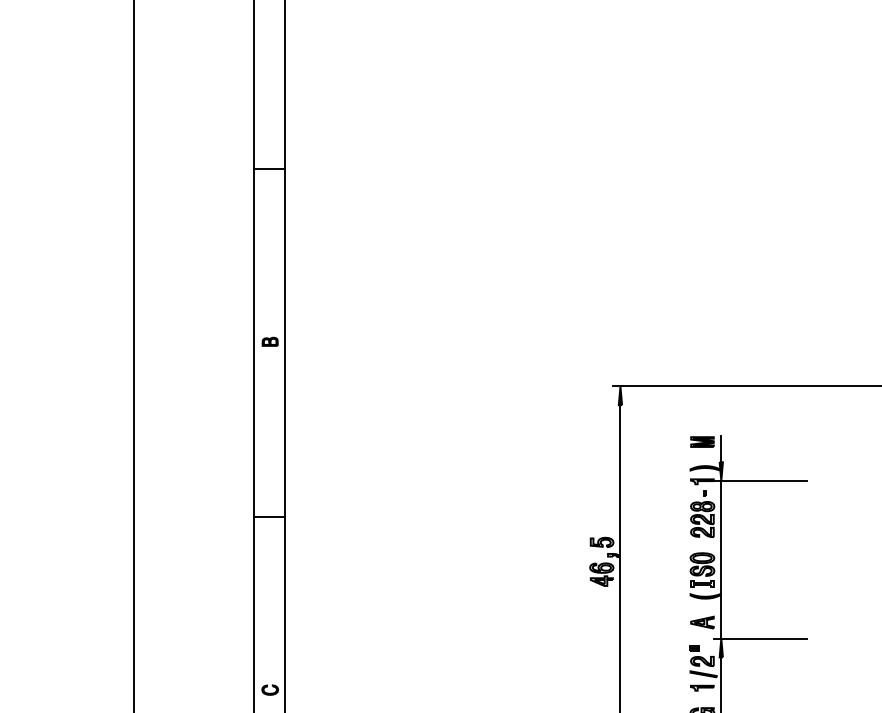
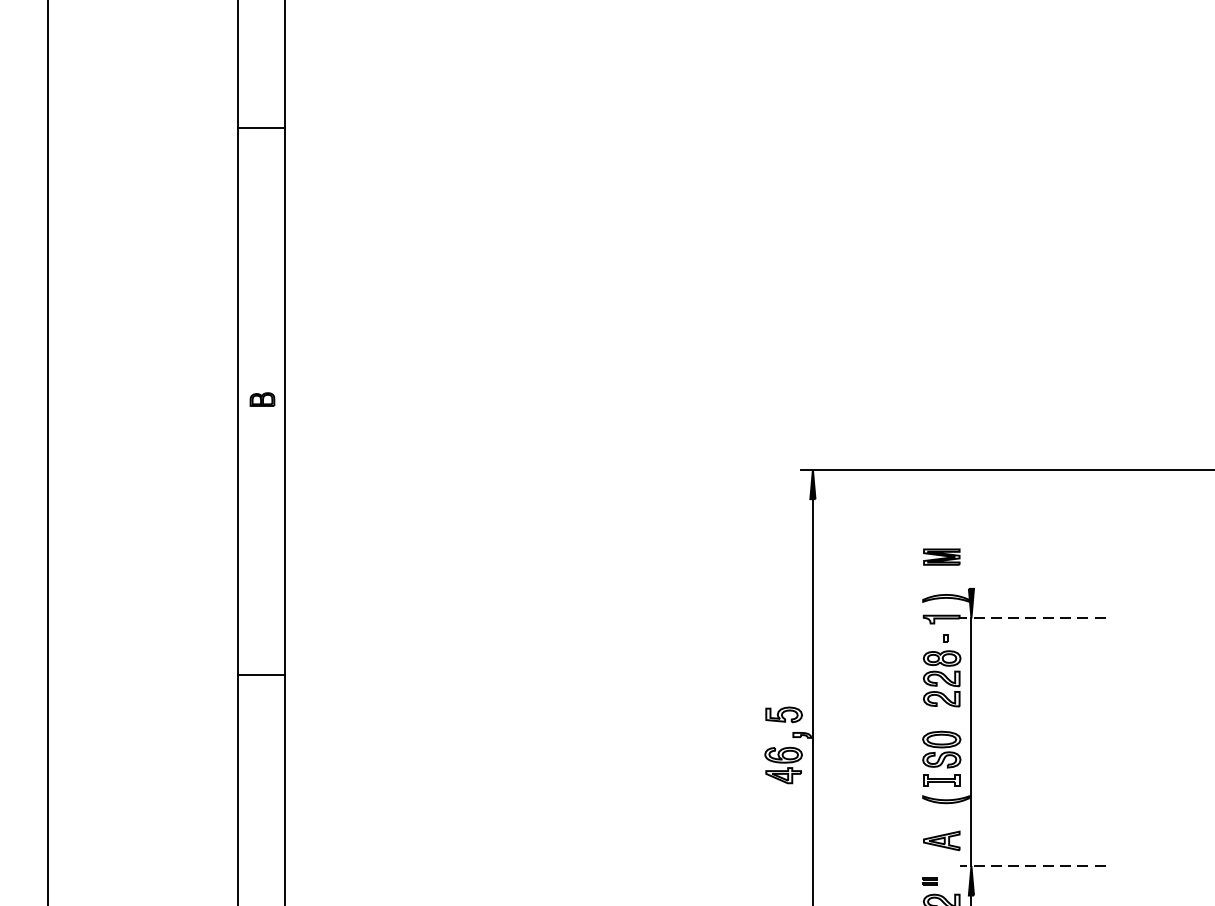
line: (721, 449) -> (971, 568), removed
line: (759, 481) -> (1031, 619), solid -> dashed
line: (759, 638) -> (1031, 865), solid -> dashed

